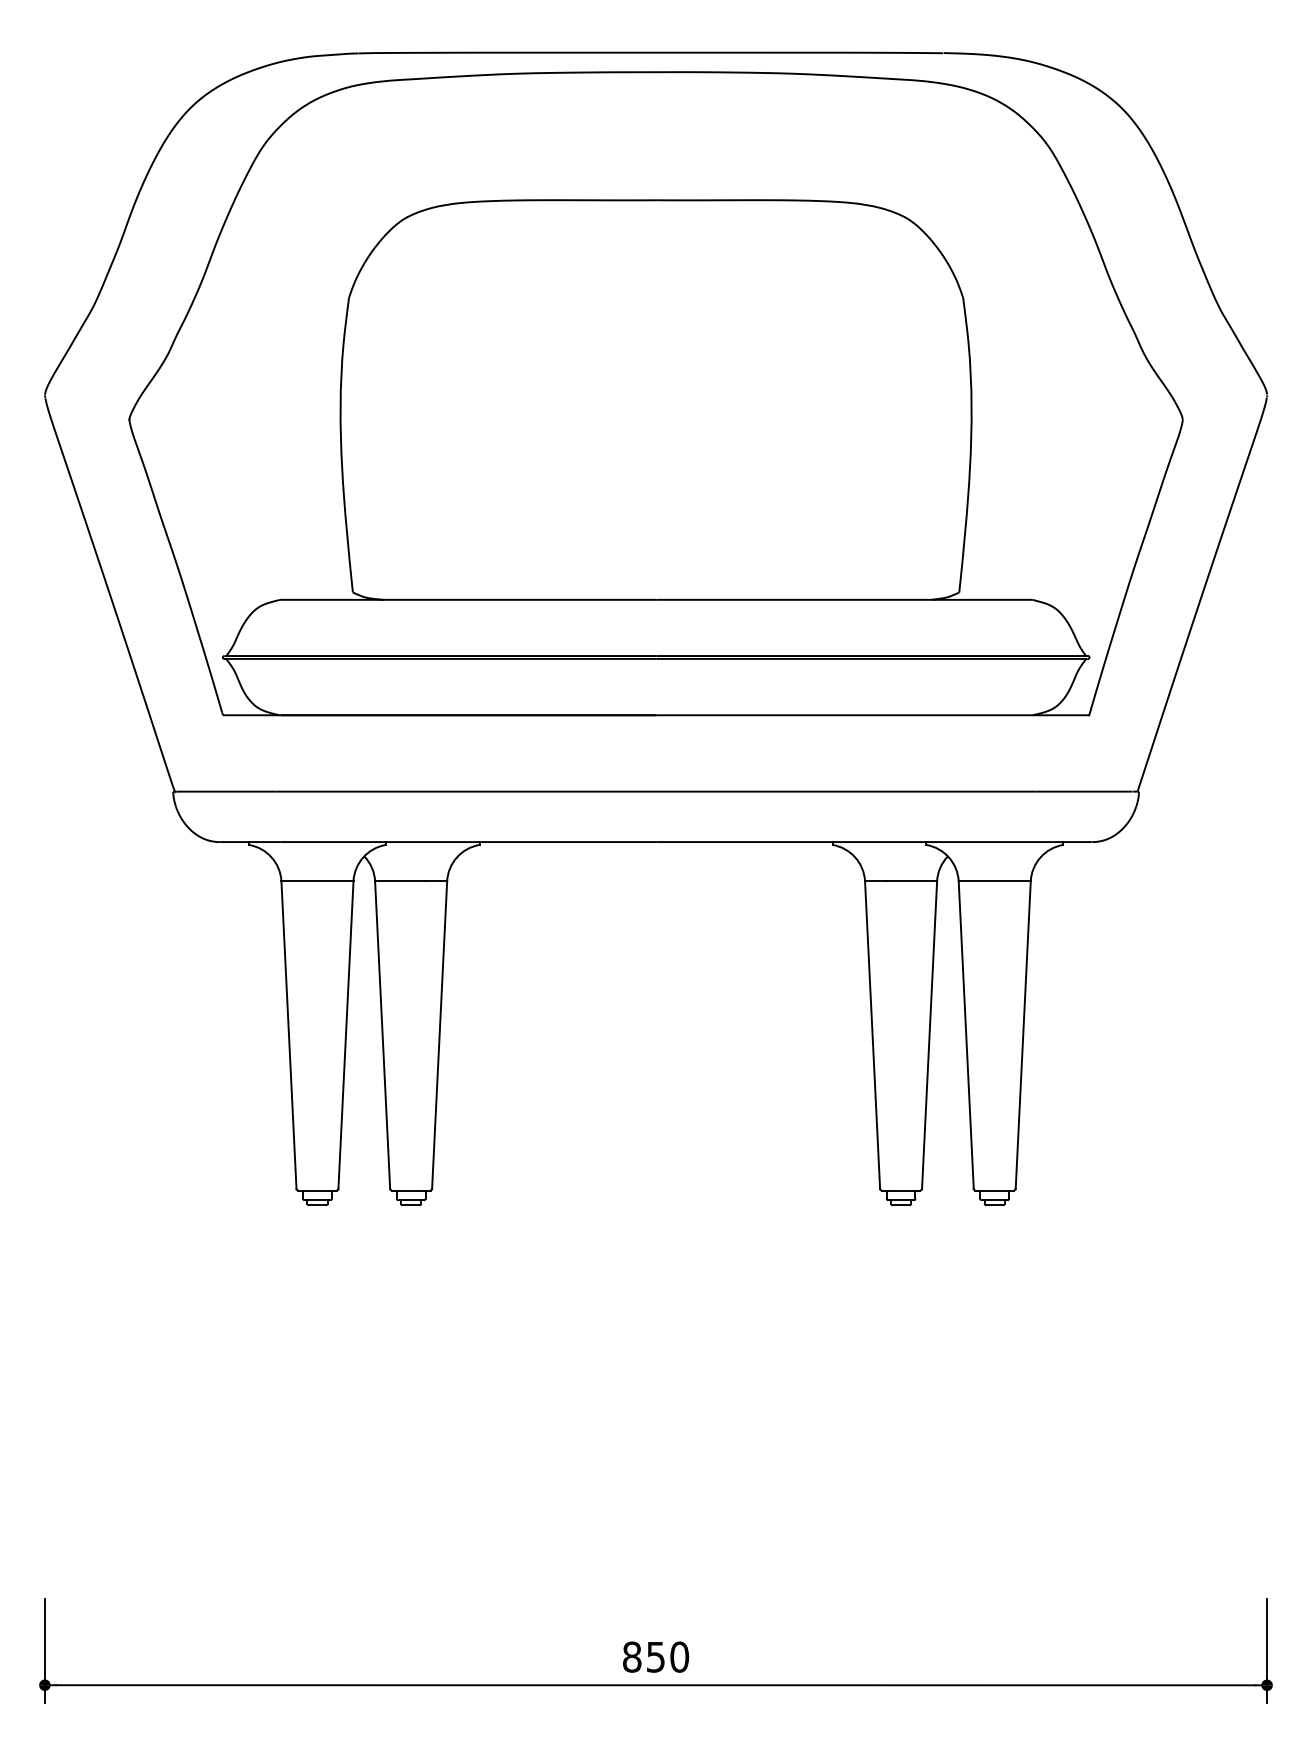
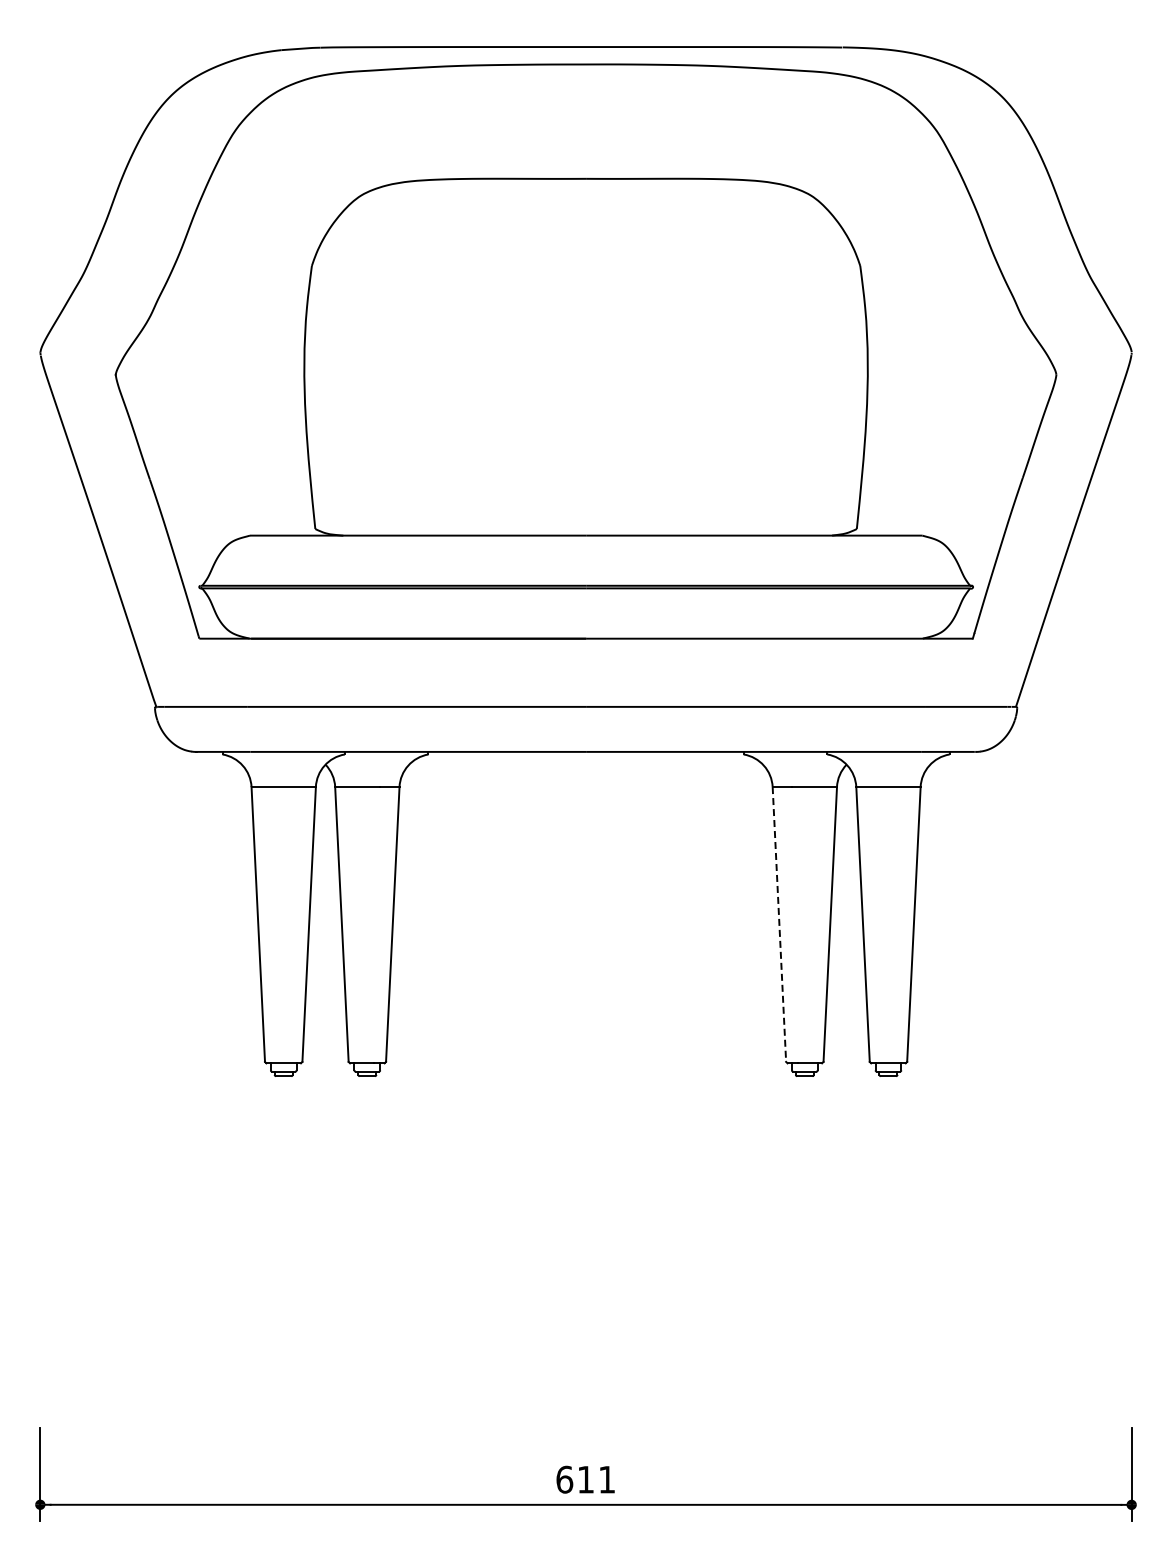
line: (872, 1035) -> (779, 924), solid -> dashed
text: (655, 1656) -> (585, 1479), 850 -> 611

